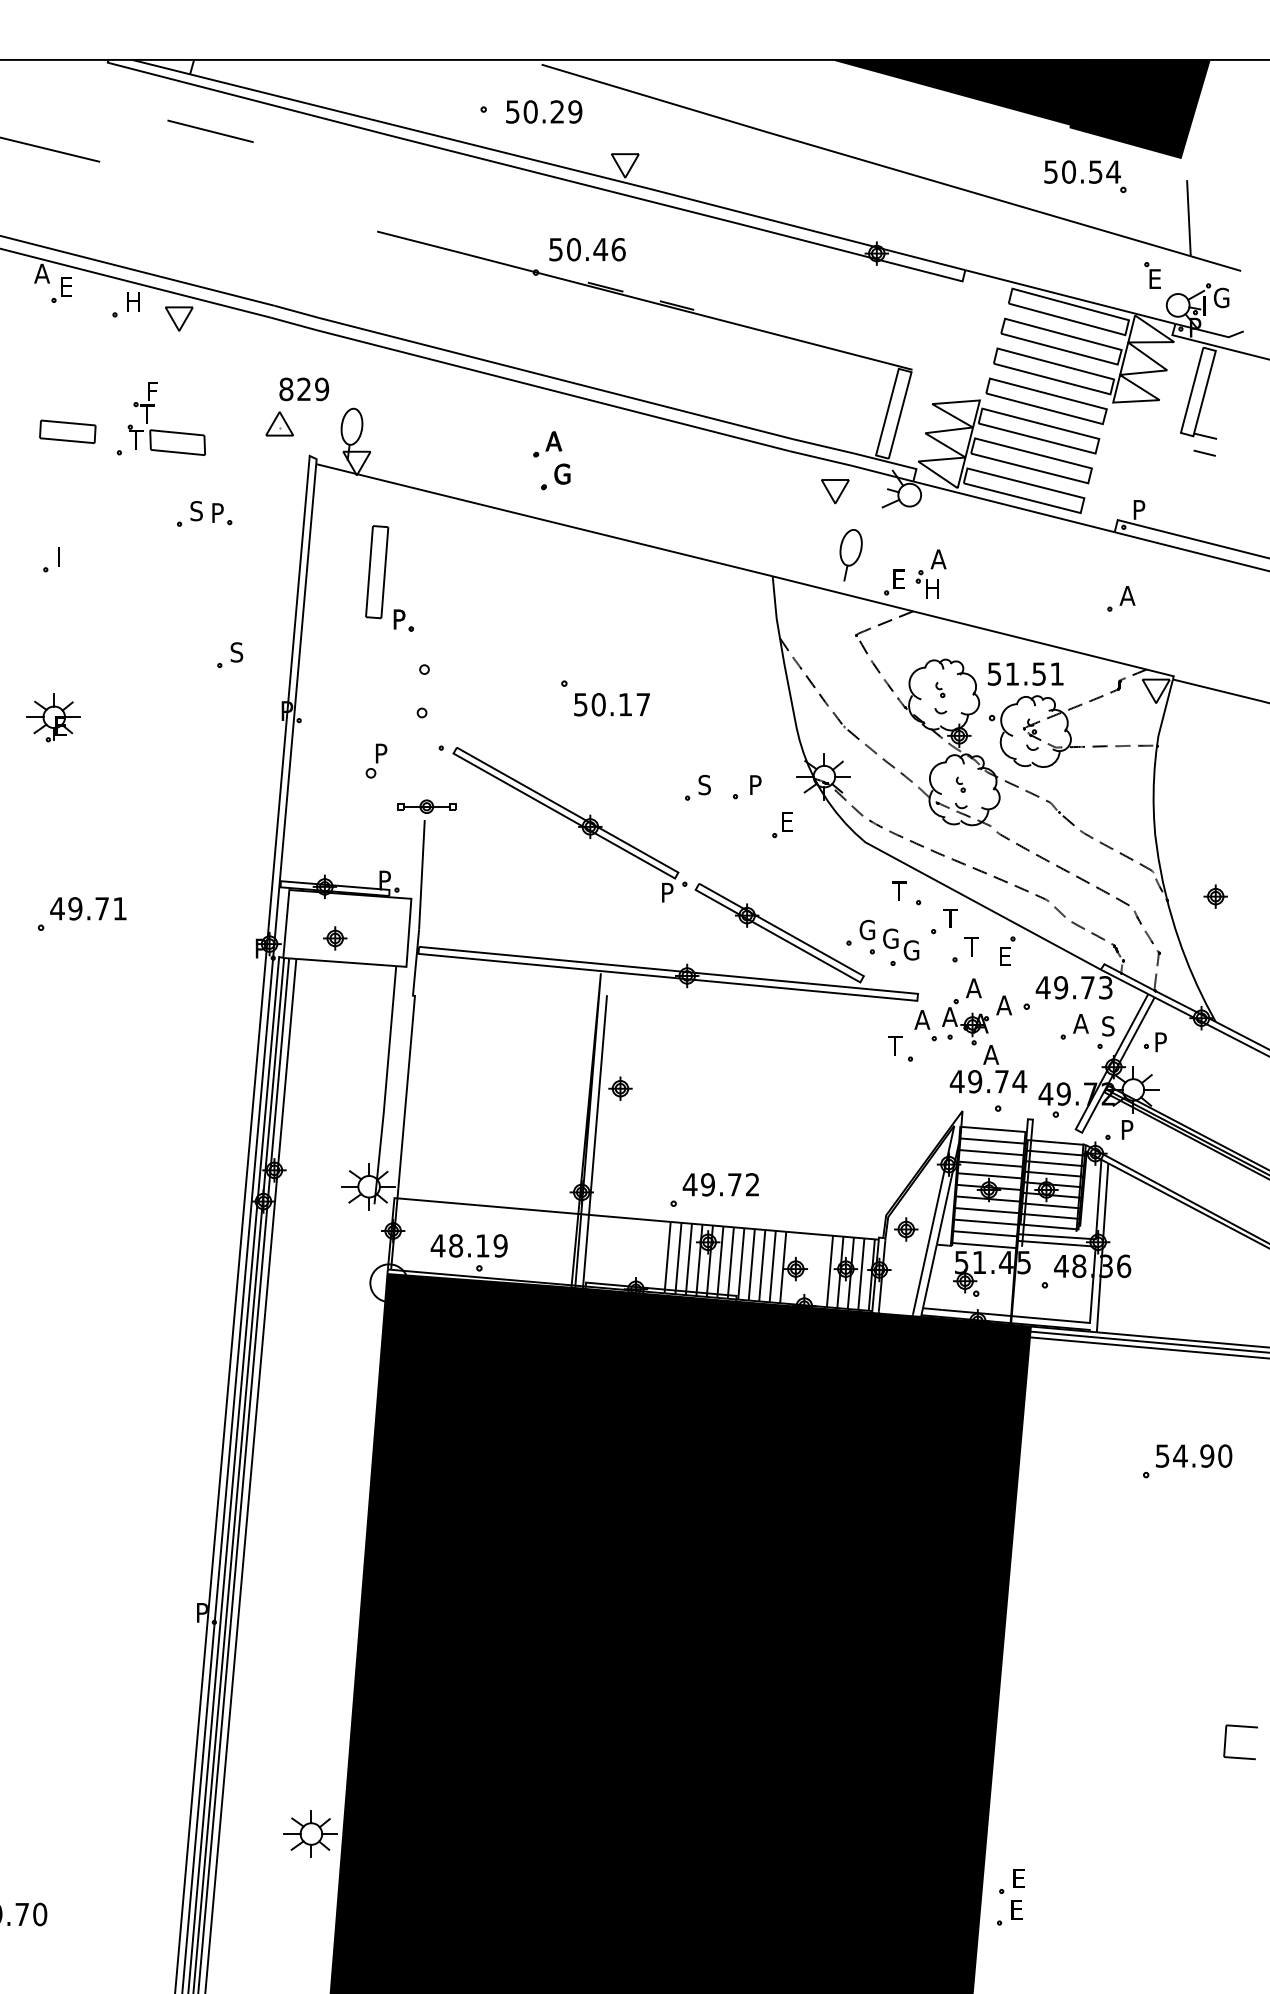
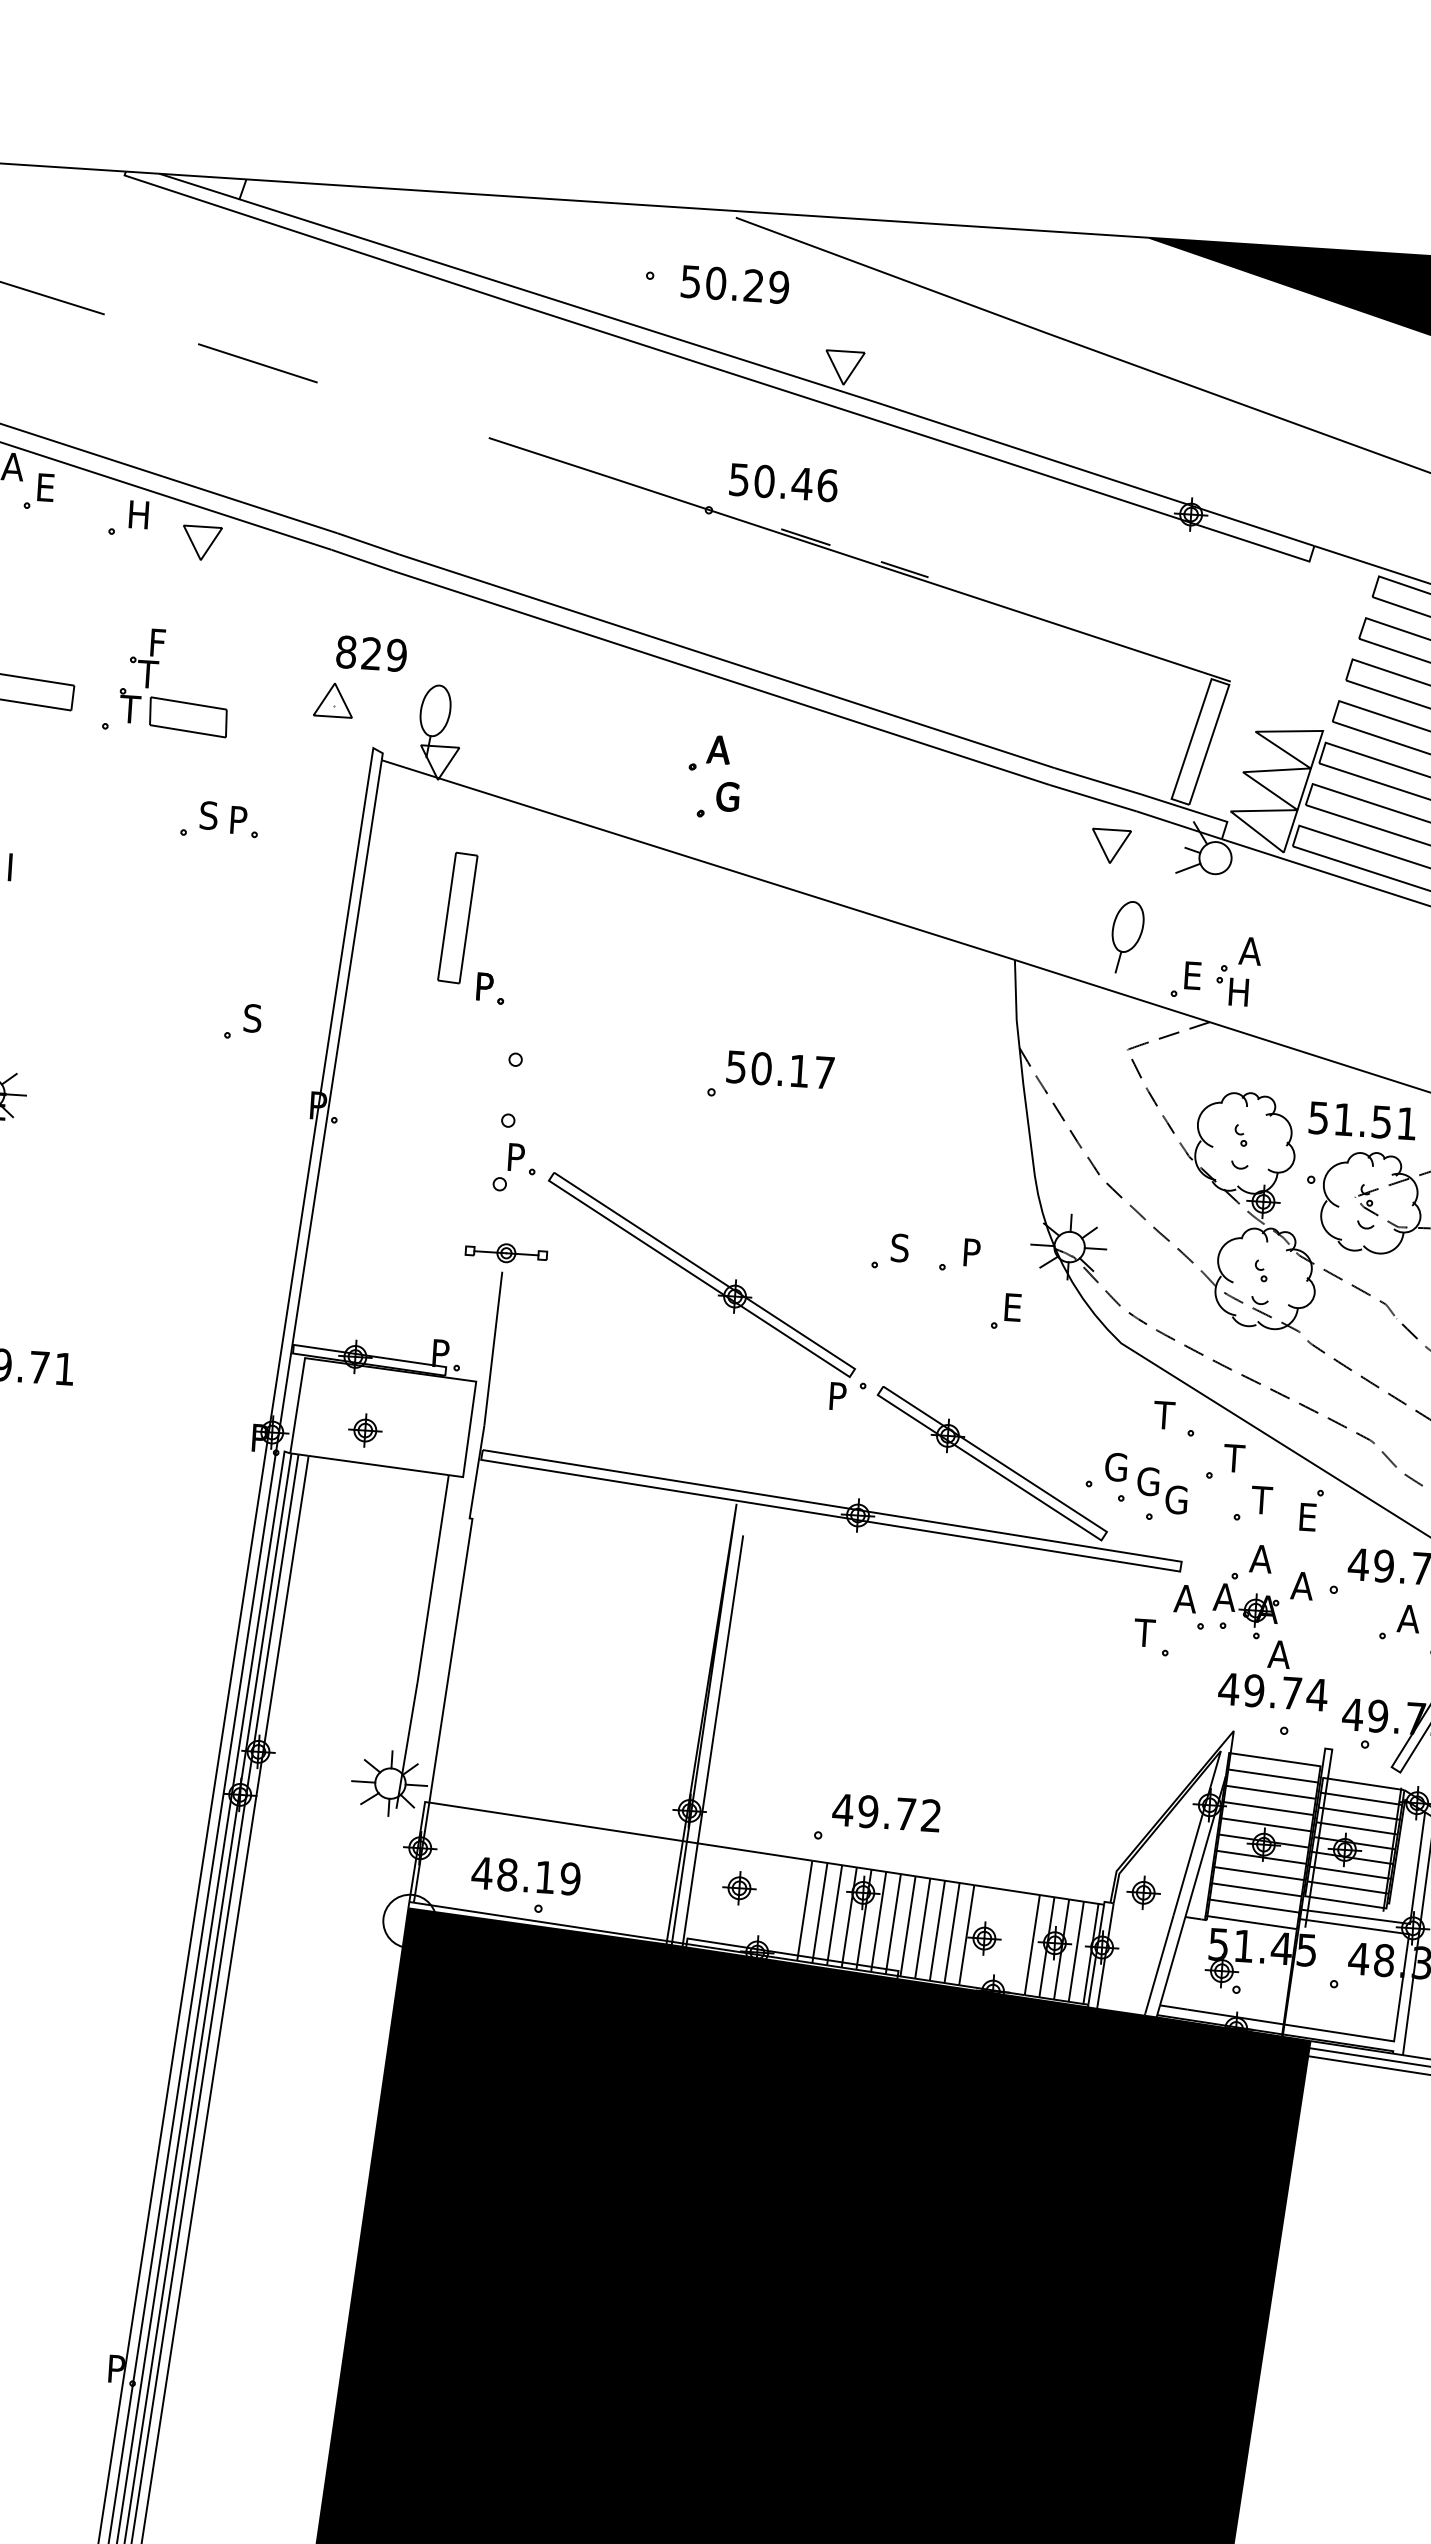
line: (210, 130) -> (257, 362), moved
text: (611, 704) -> (779, 1069), moved
part: (376, 760) -> (508, 1166), moved
part: (620, 1088) -> (739, 1887), moved

